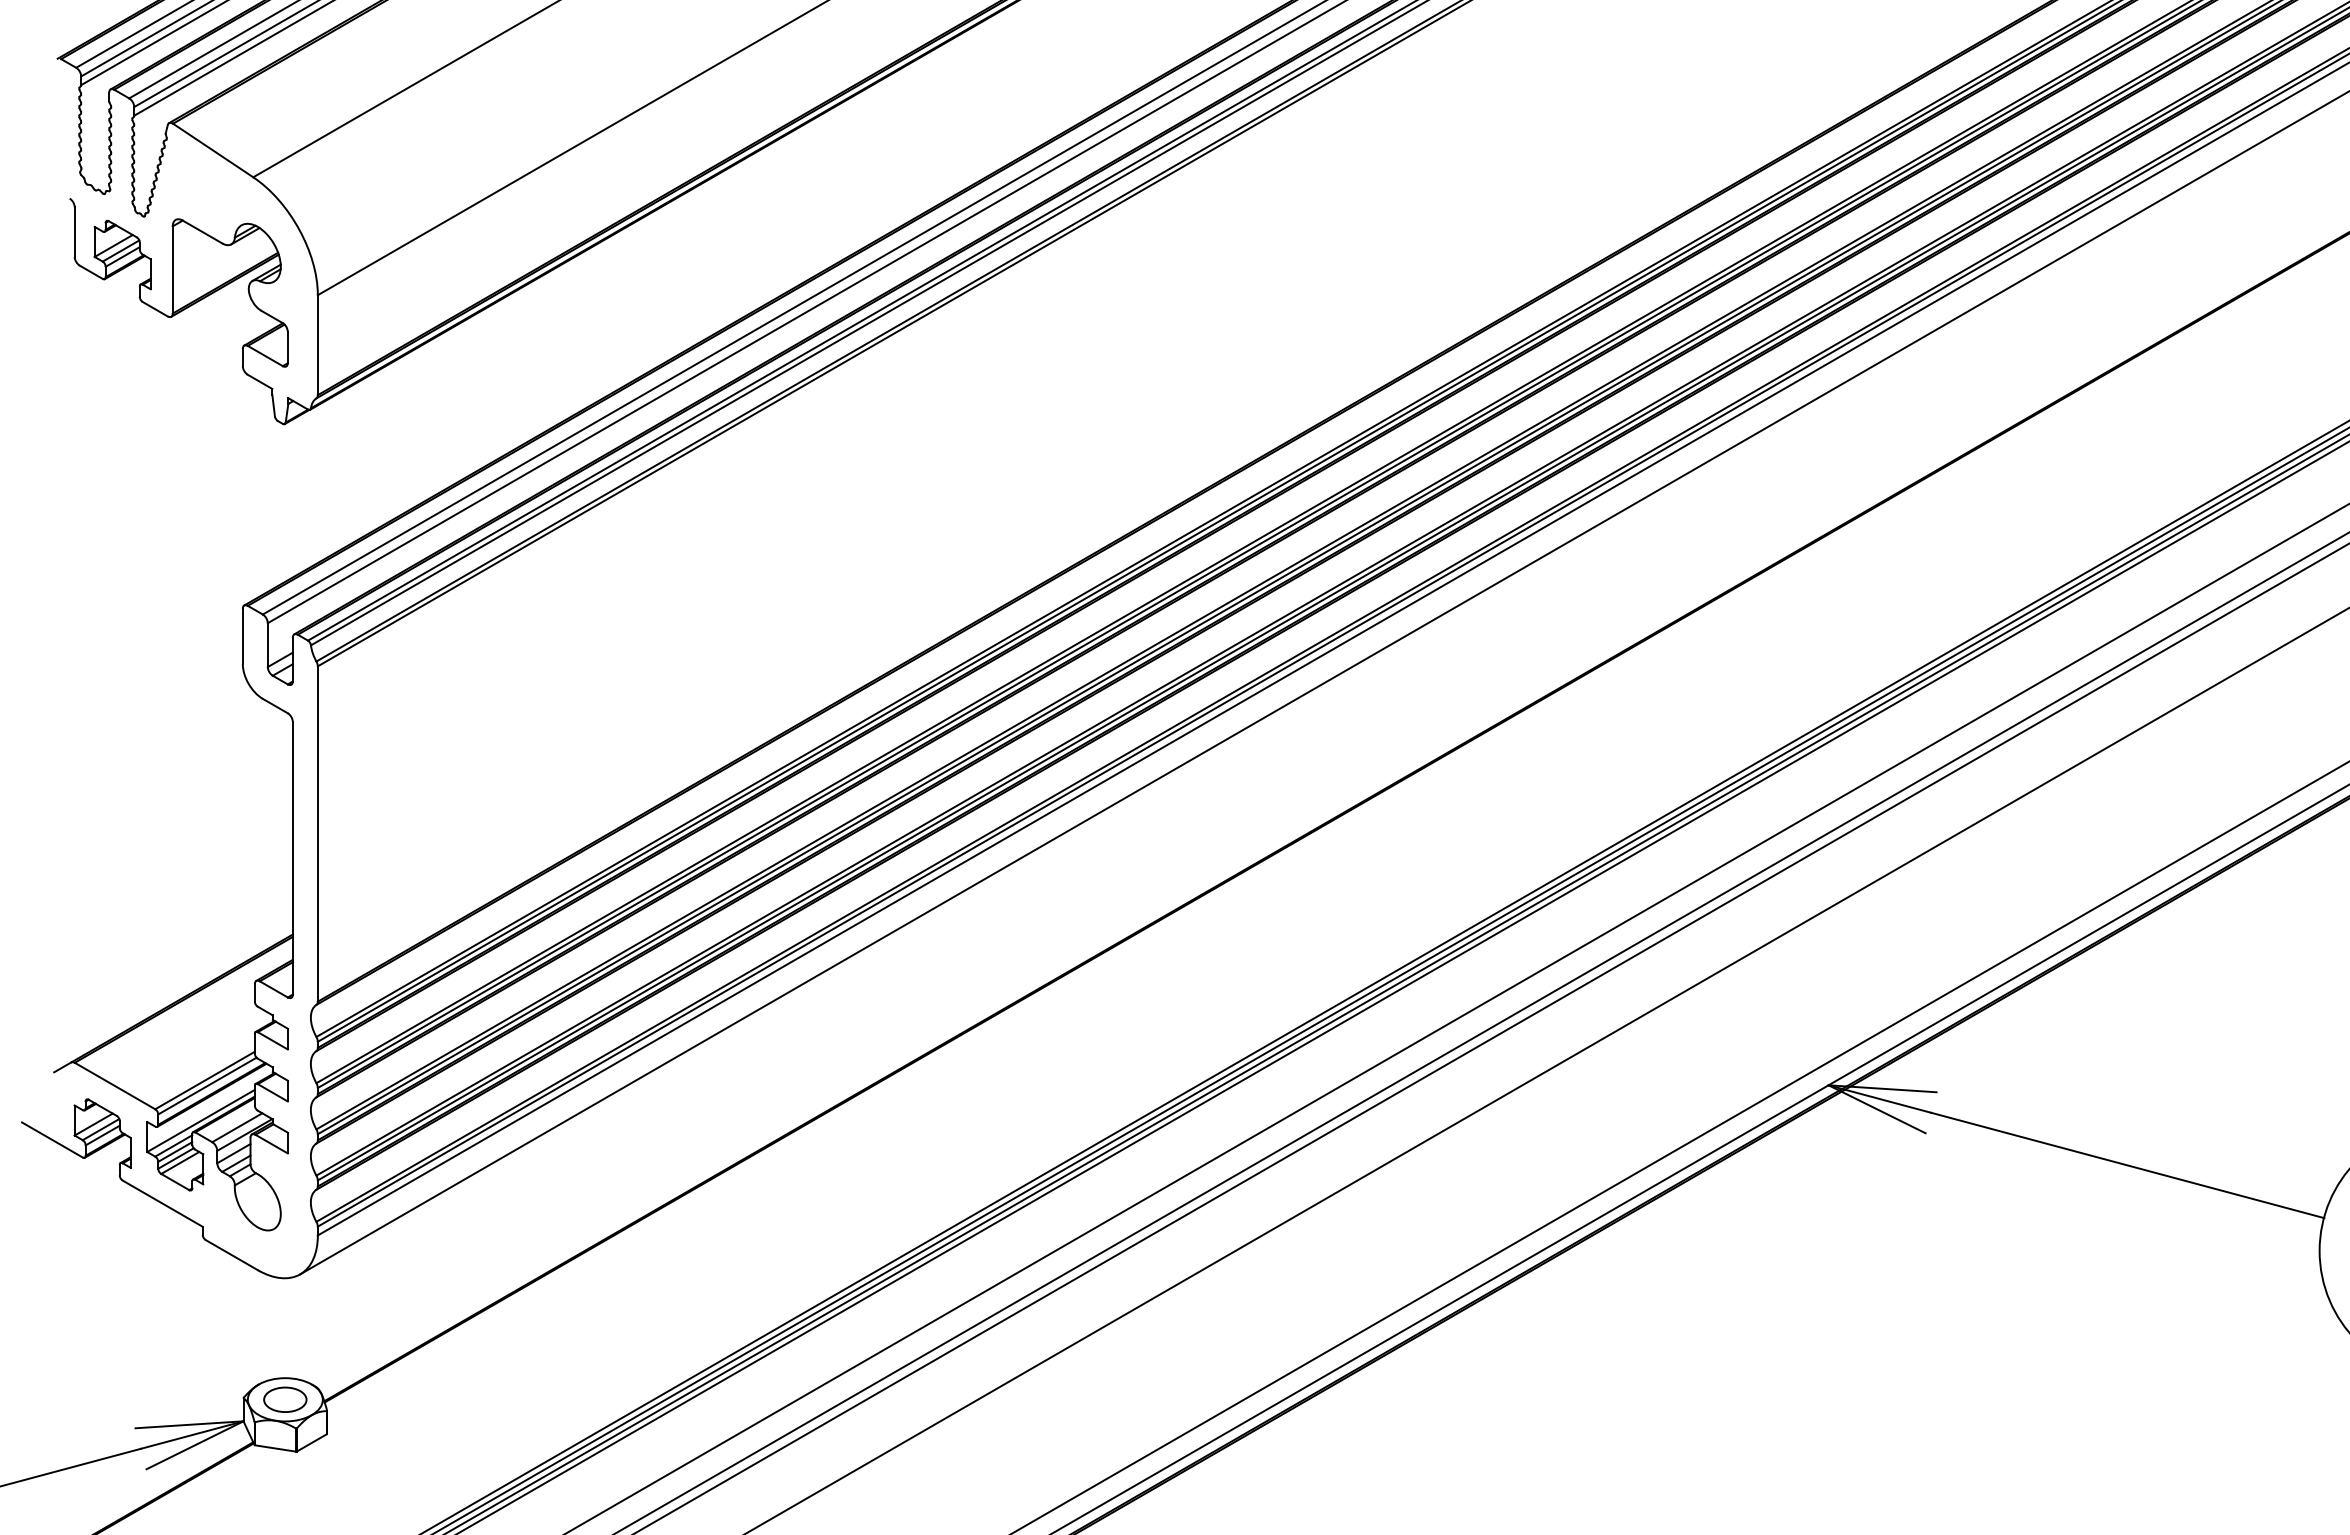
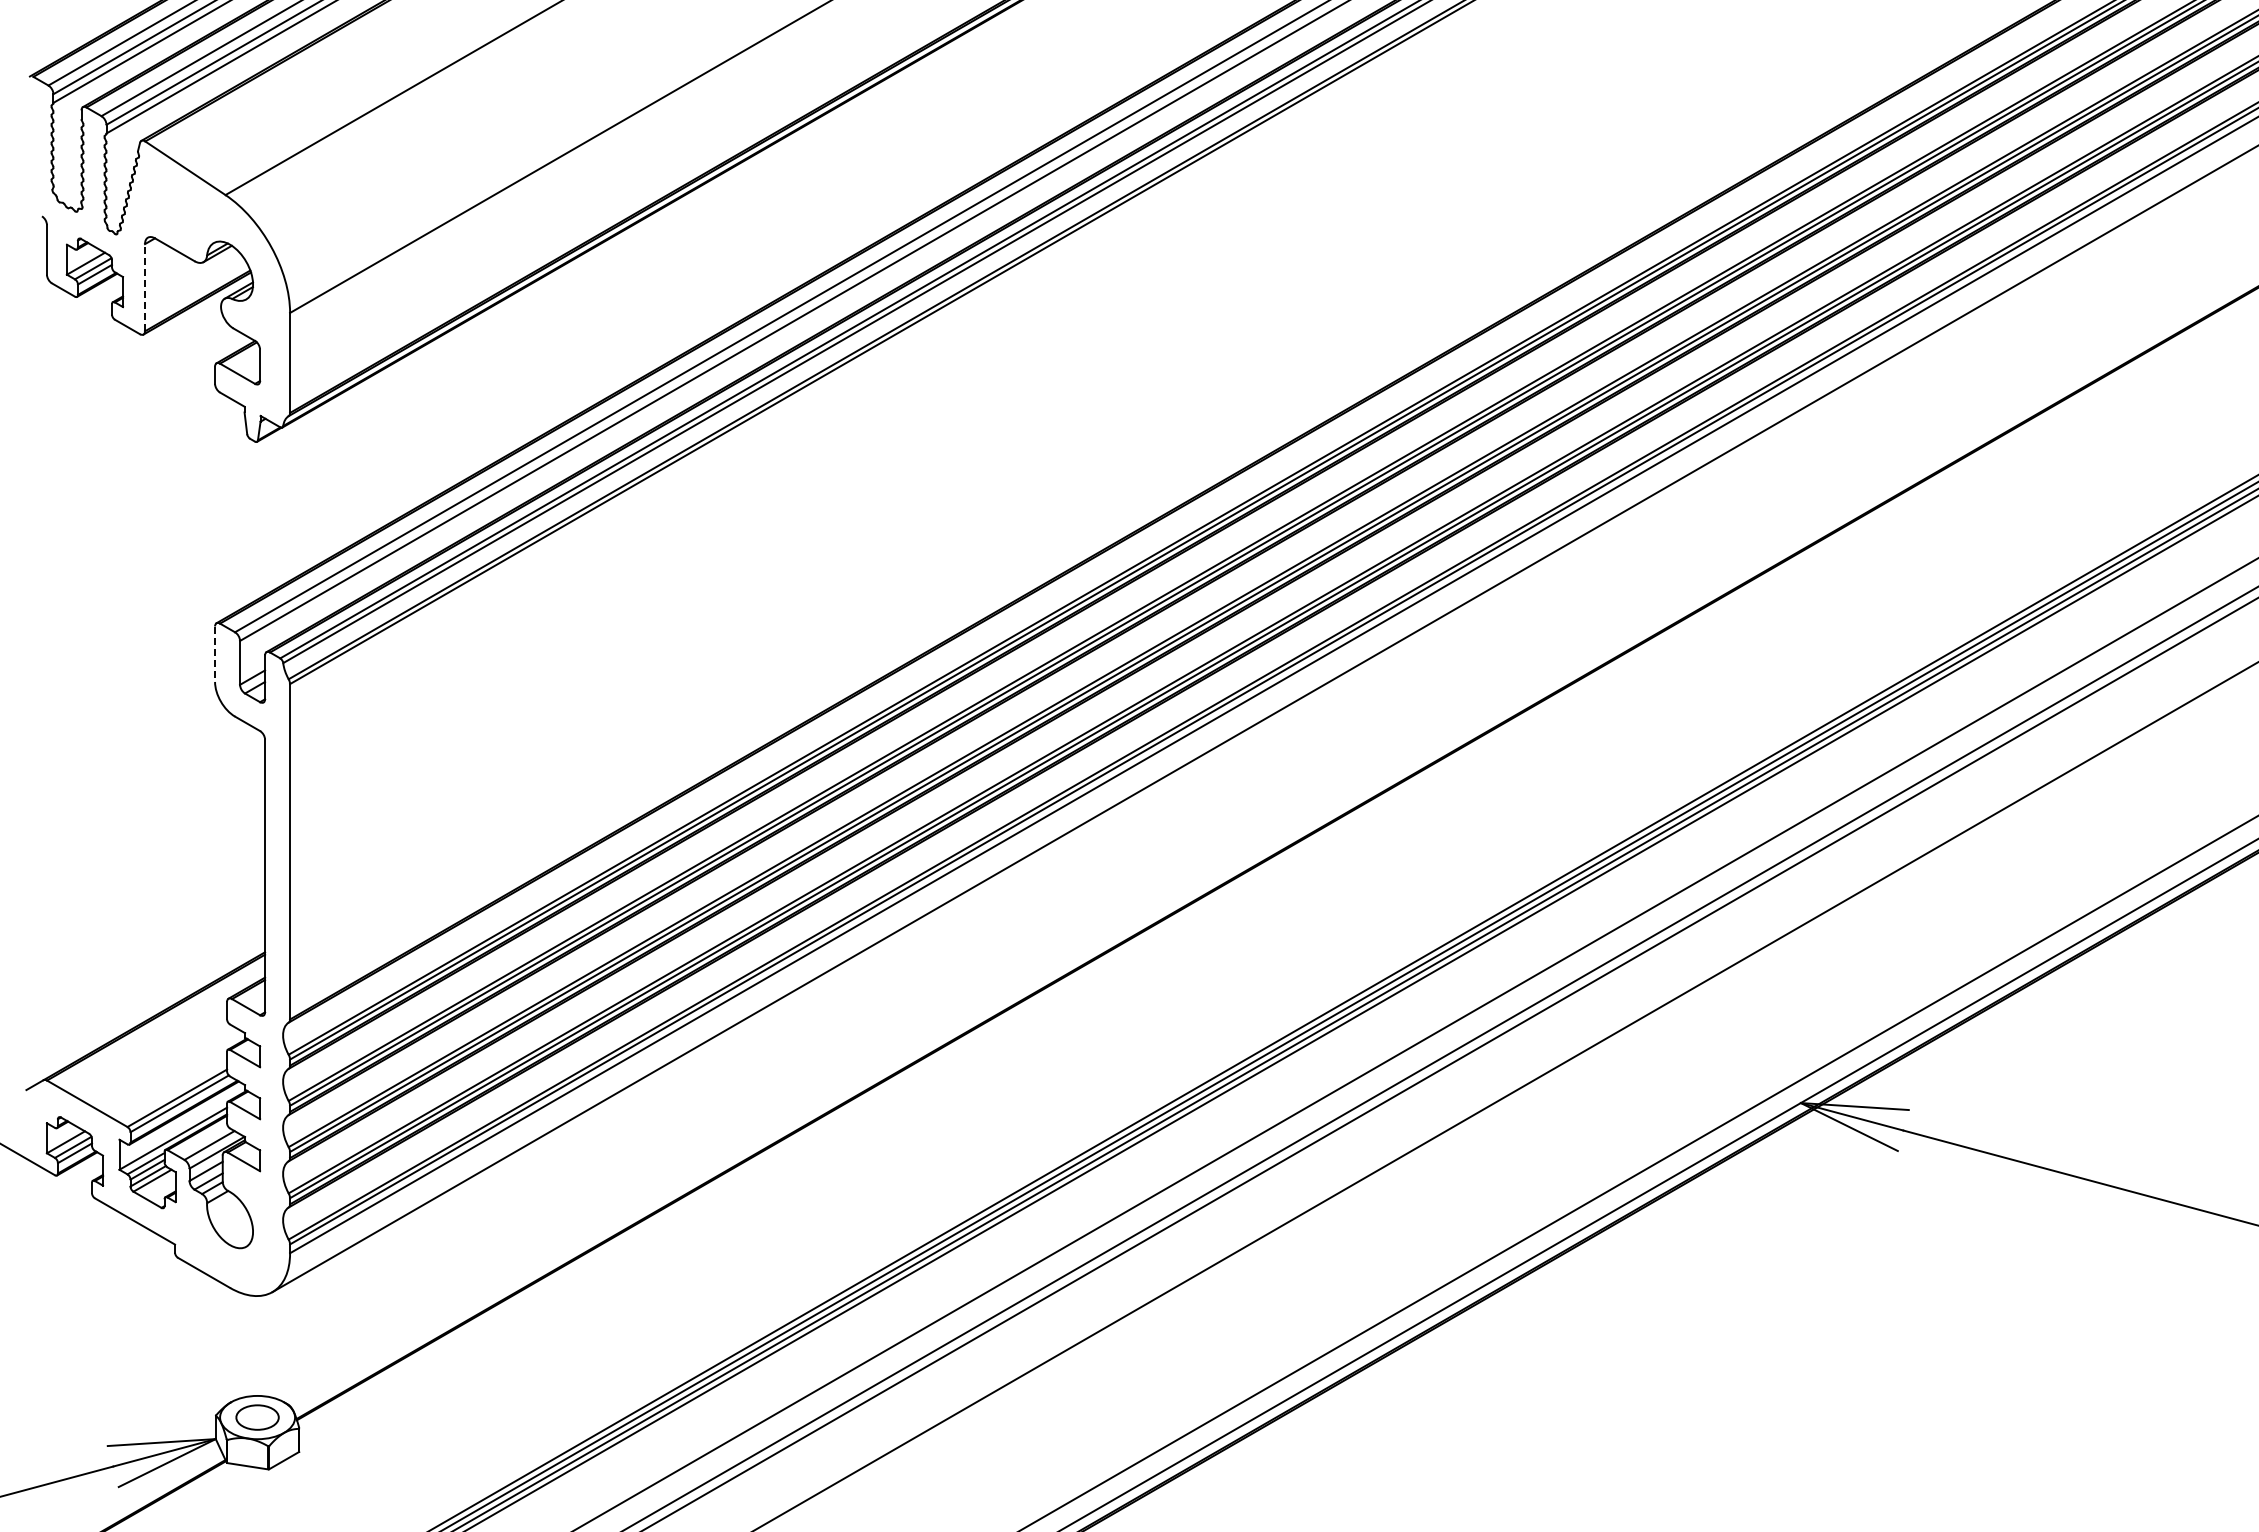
line: (172, 269) -> (144, 287), solid -> dashed
line: (242, 636) -> (214, 654), solid -> dashed

